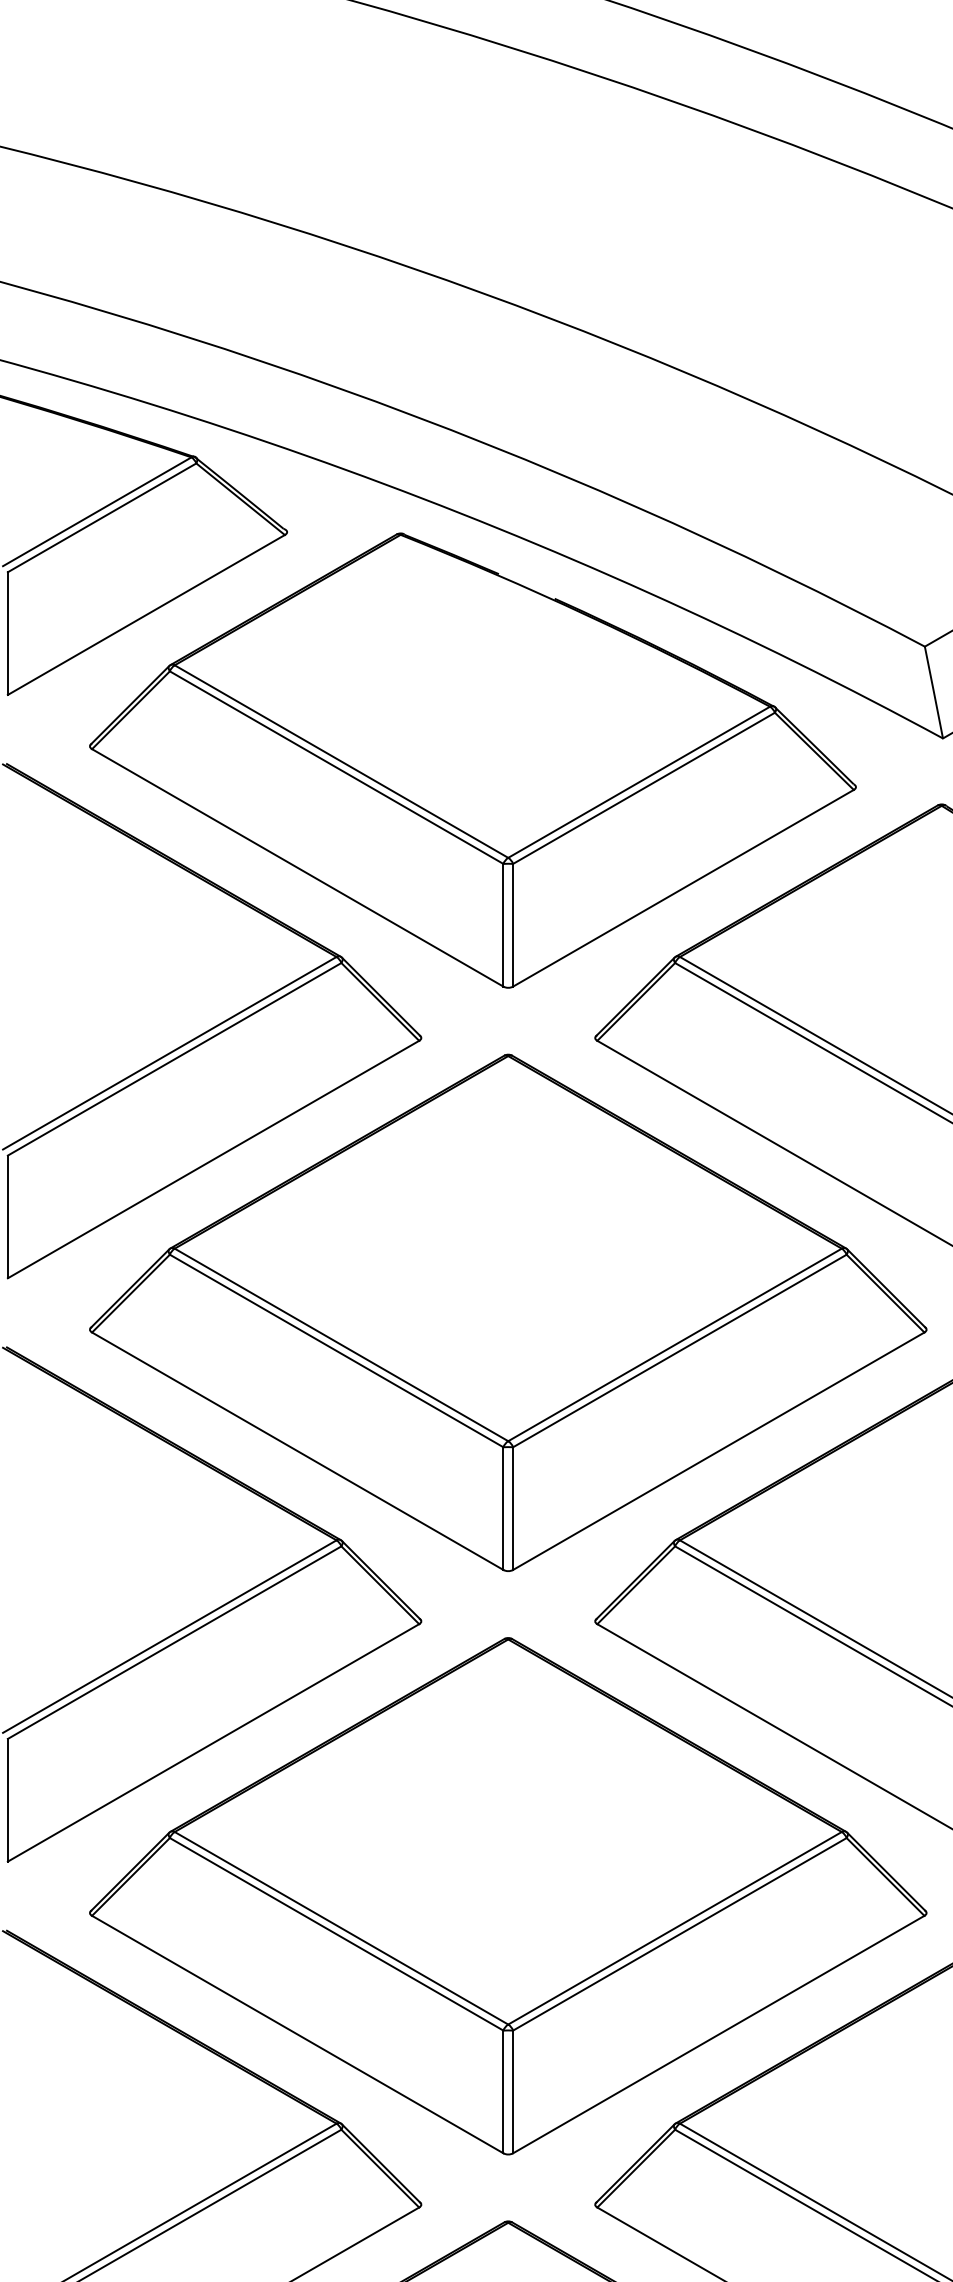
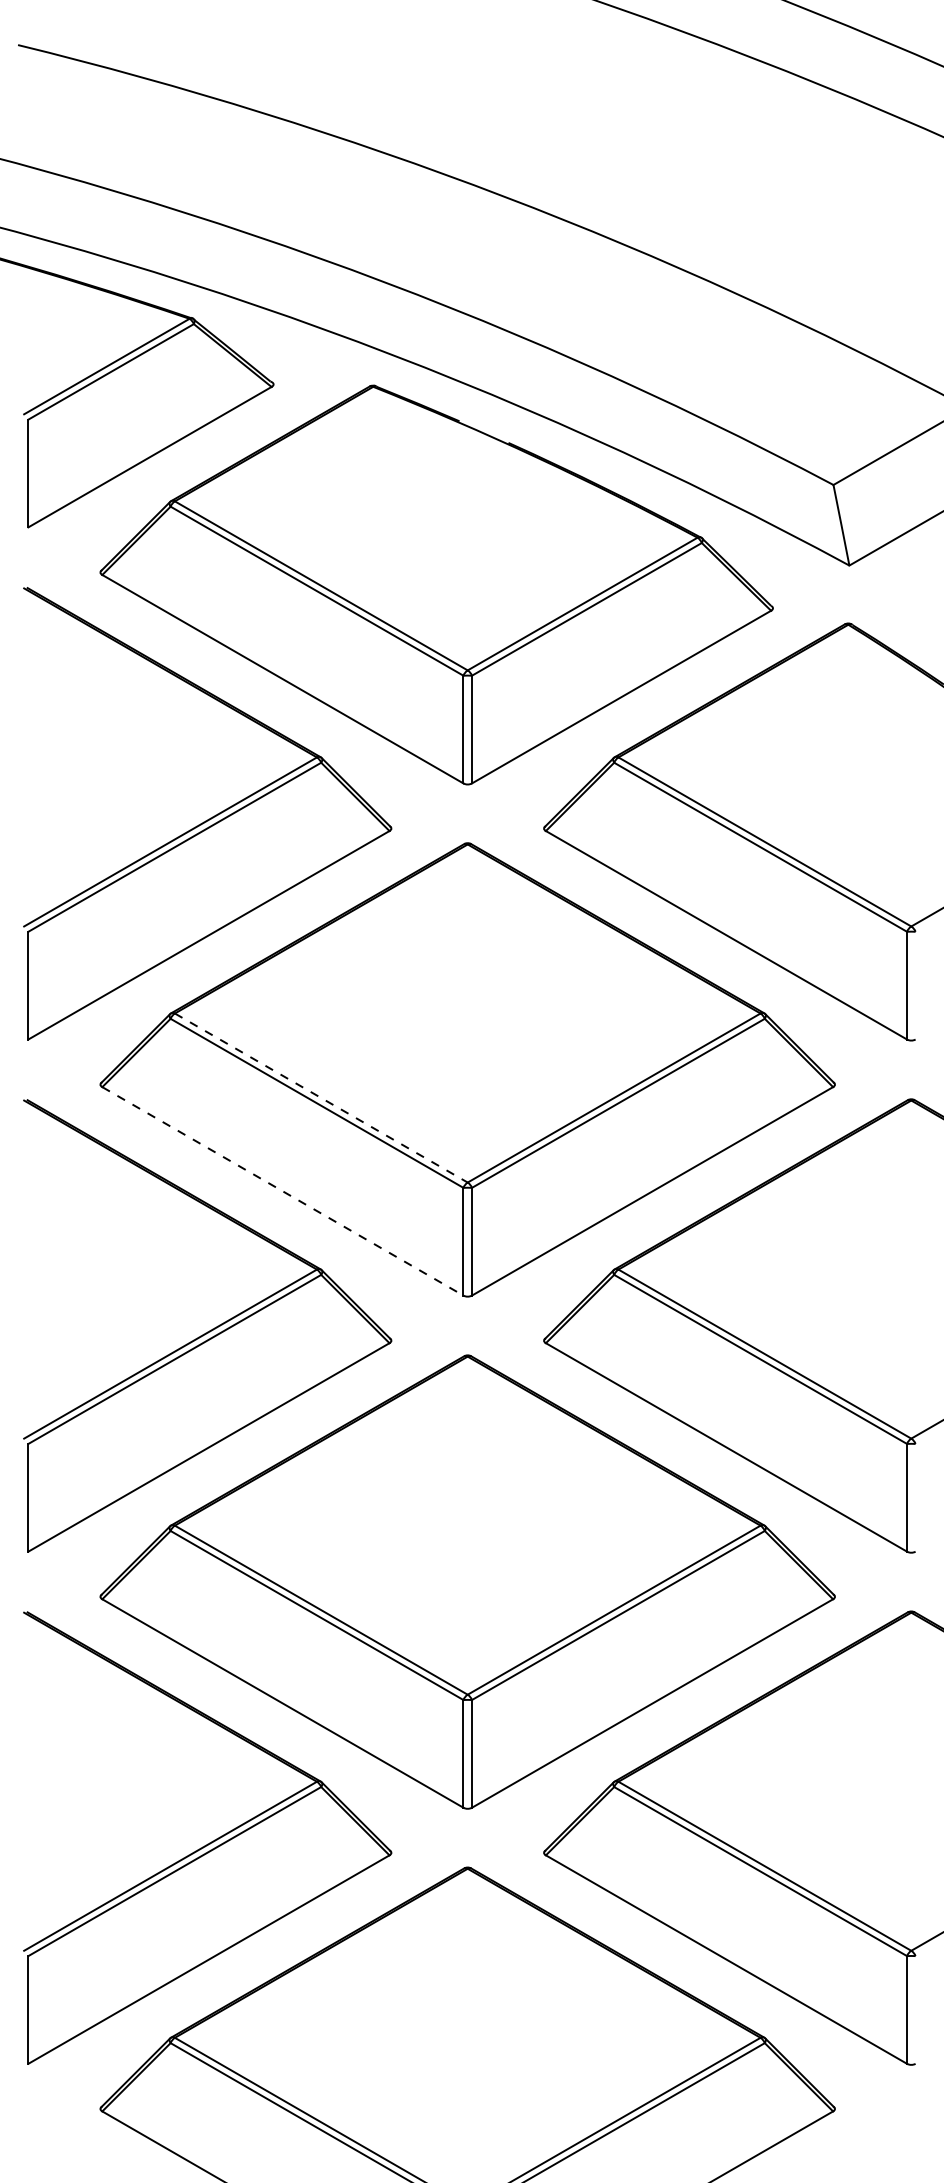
line: (341, 1345) -> (321, 1098), solid -> dashed
line: (298, 1451) -> (283, 1191), solid -> dashed

